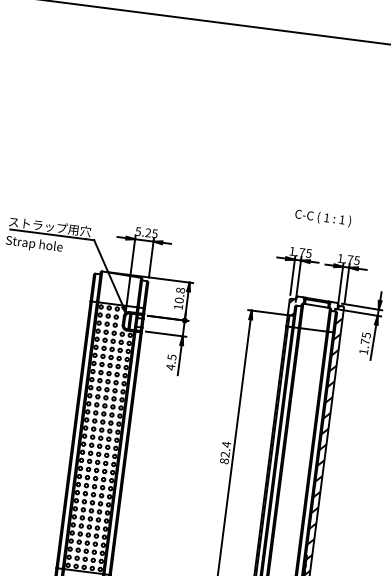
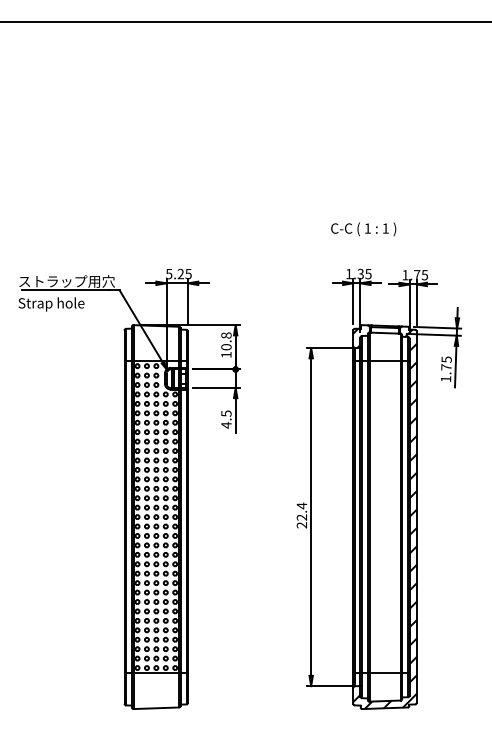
text: (323, 218) -> (363, 229), moved
text: (302, 252) -> (360, 273), 1.75 -> 1.35
text: (224, 461) -> (301, 525), 82.4 -> 22.4

